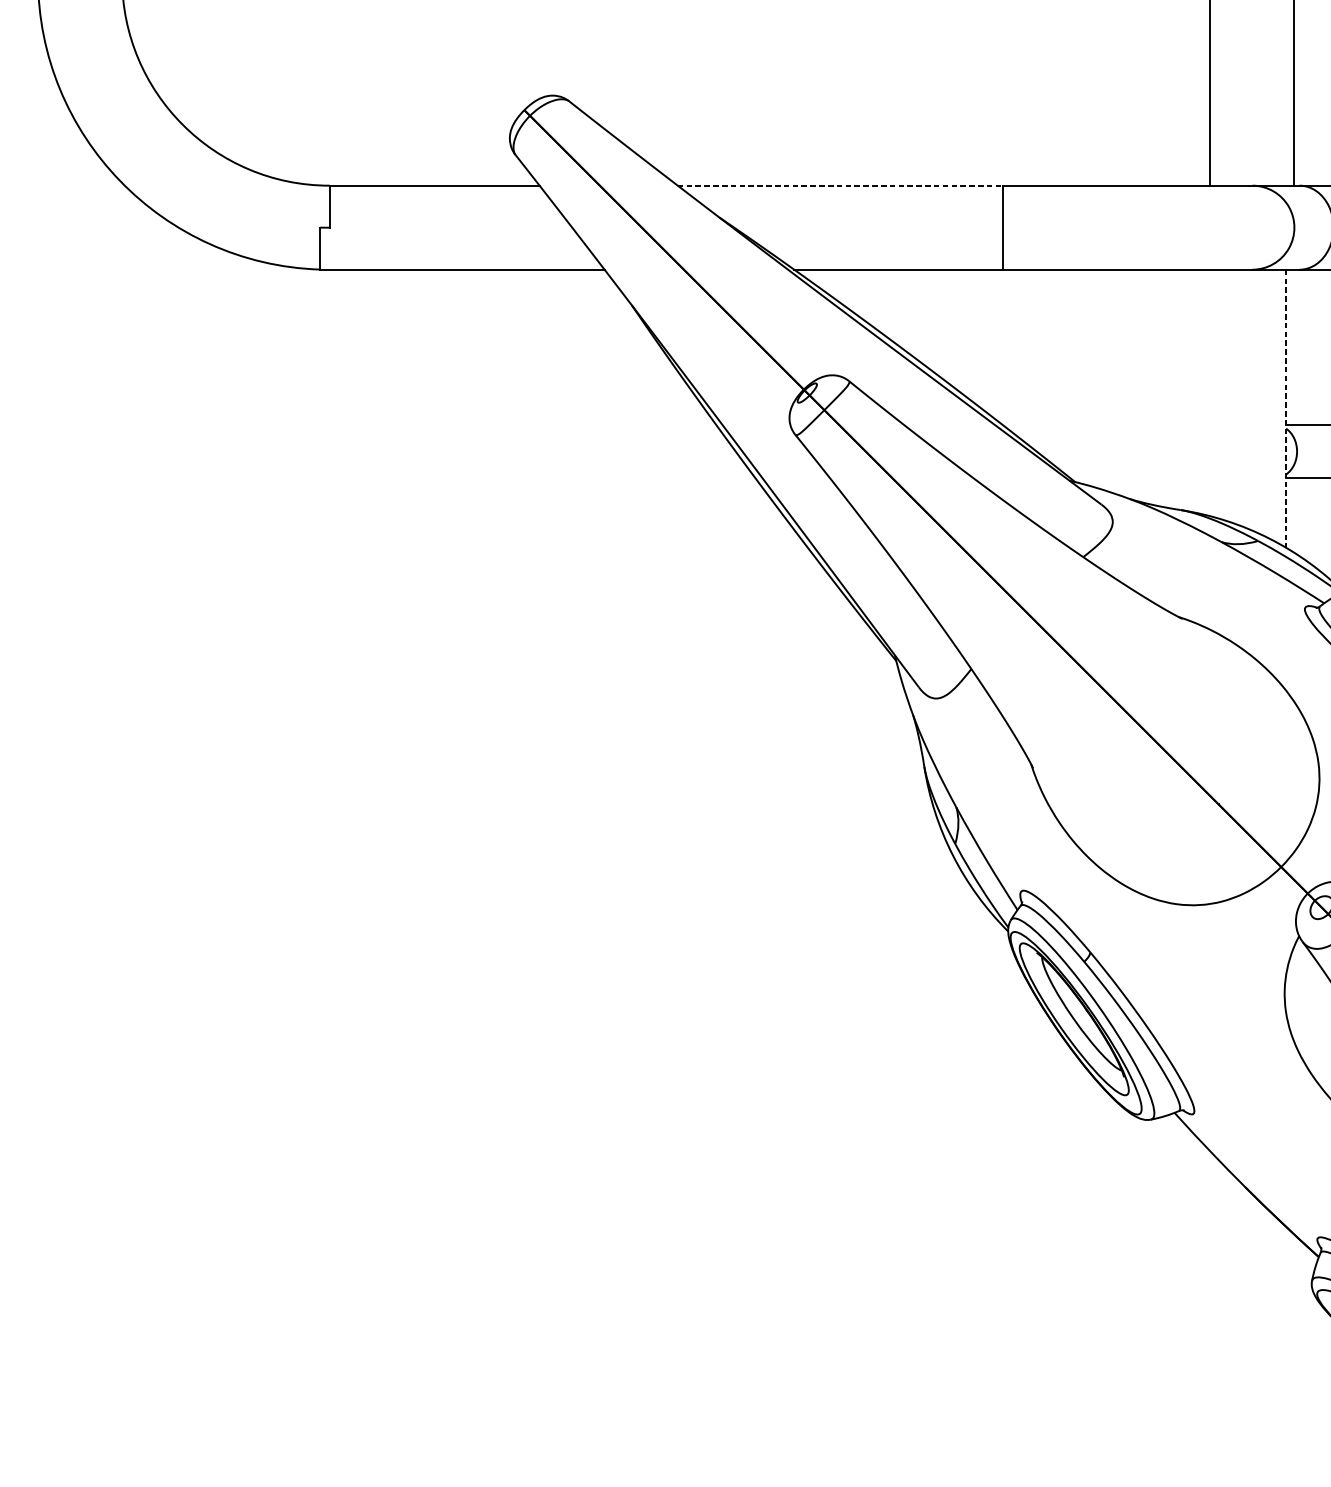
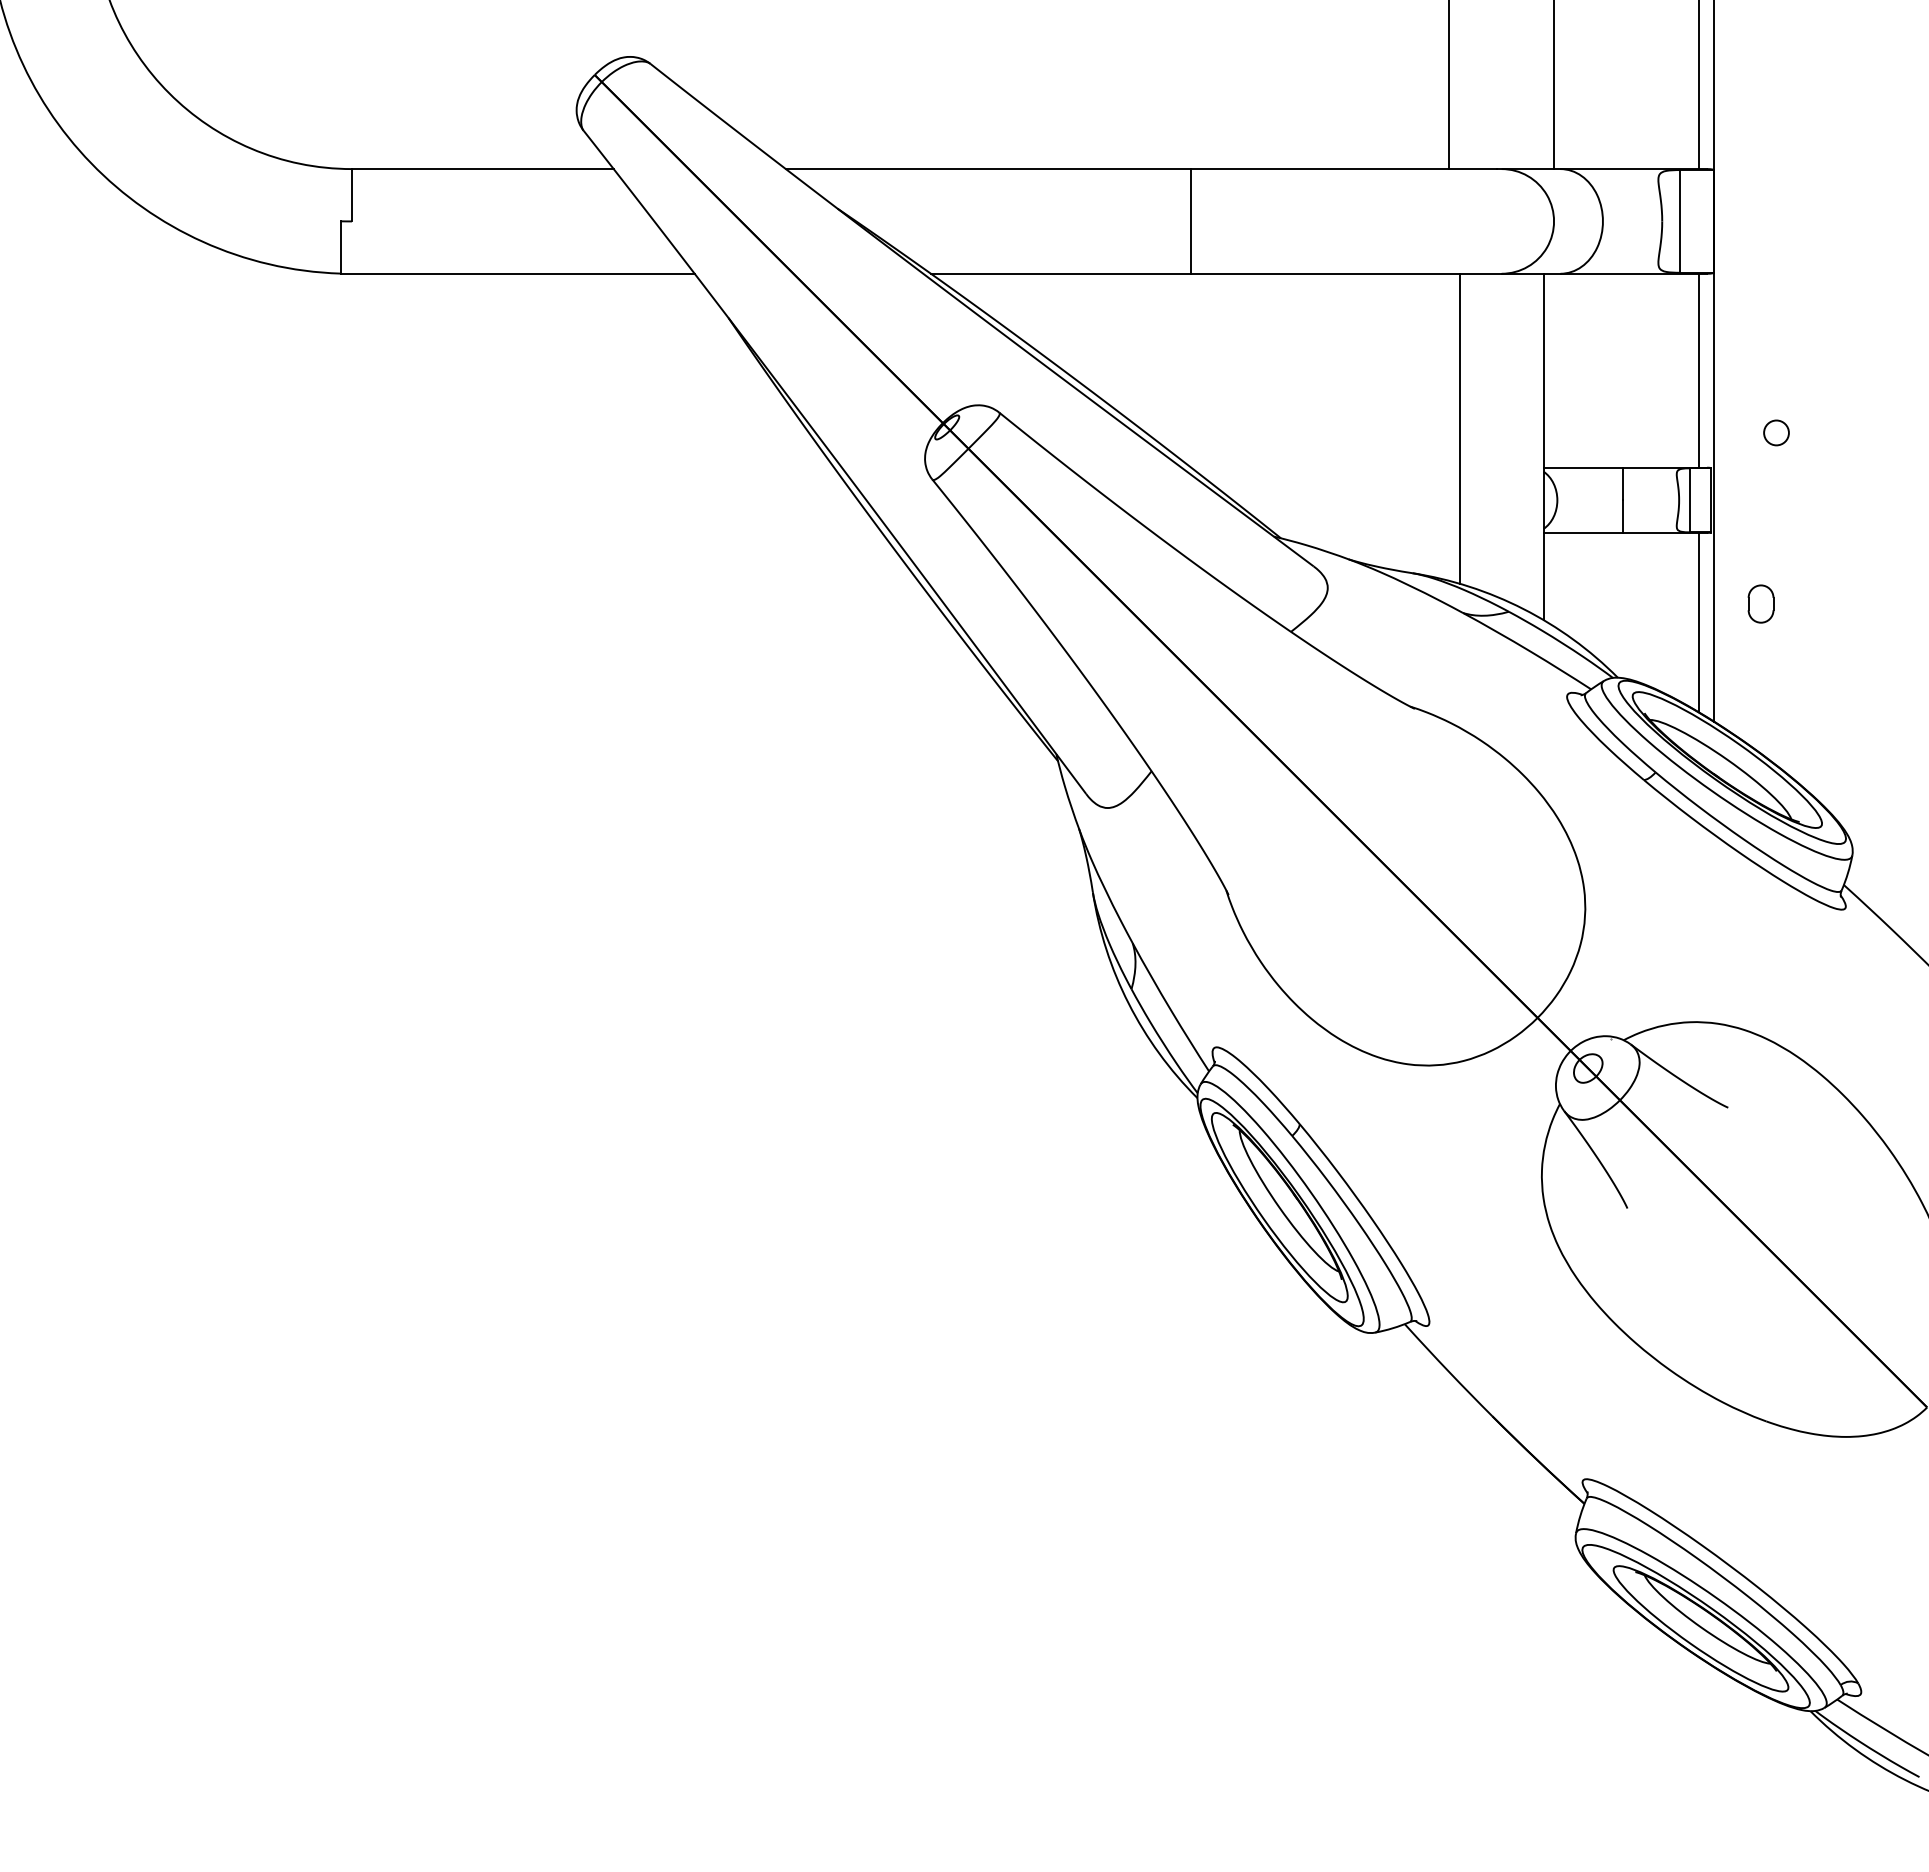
line: (840, 186) -> (988, 169), dashed -> solid
line: (1218, 393) -> (1459, 428), added
line: (1285, 409) -> (1543, 447), dashed -> solid

